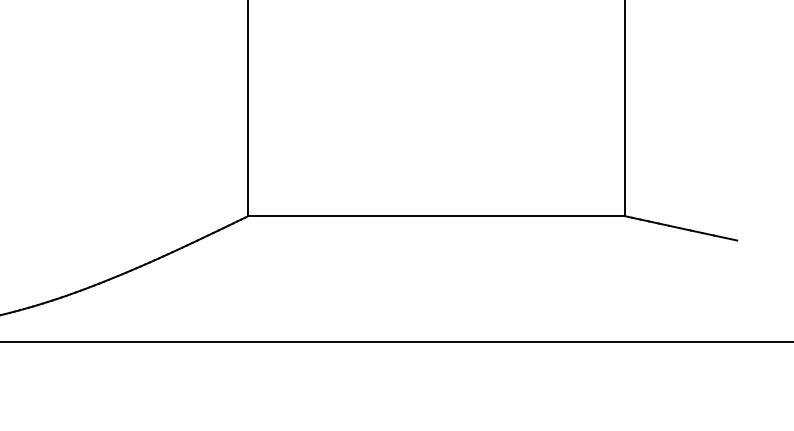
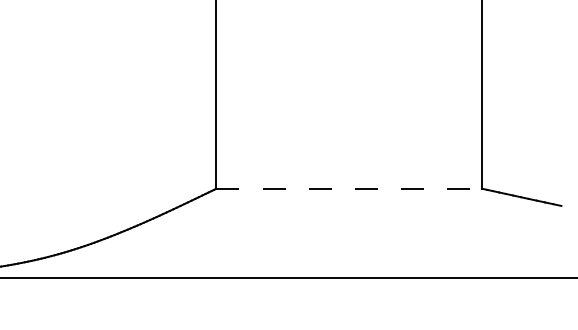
line: (436, 215) -> (349, 188), solid -> dashed

